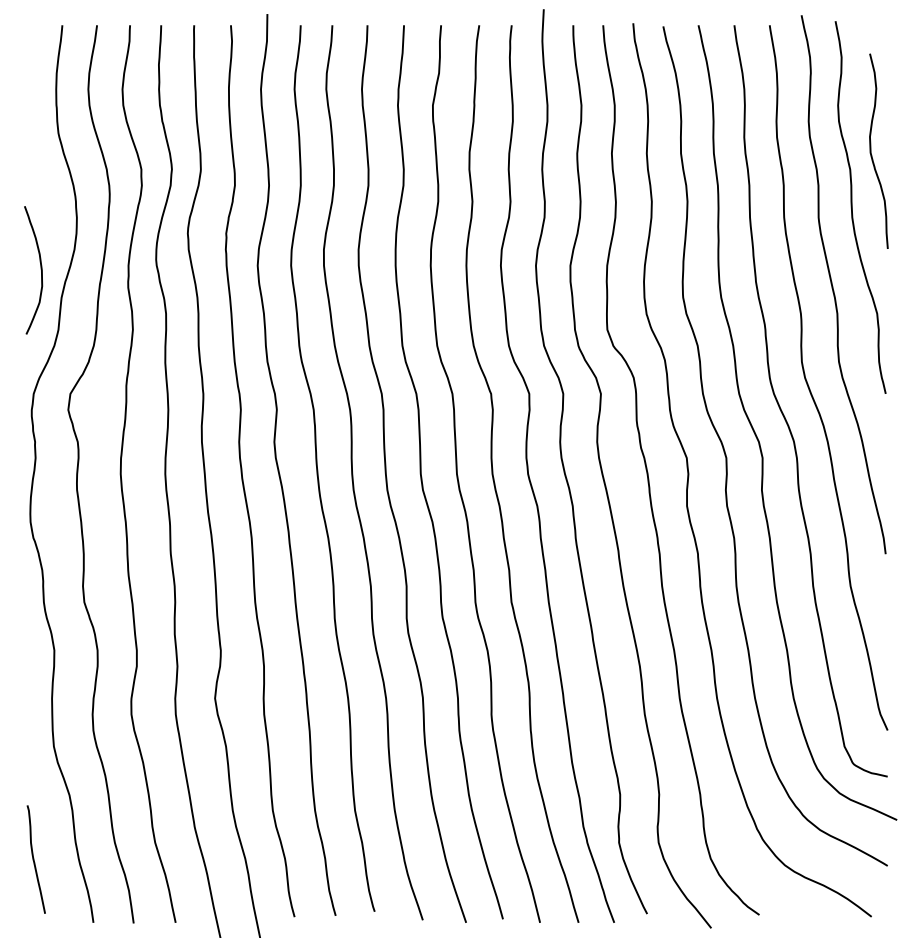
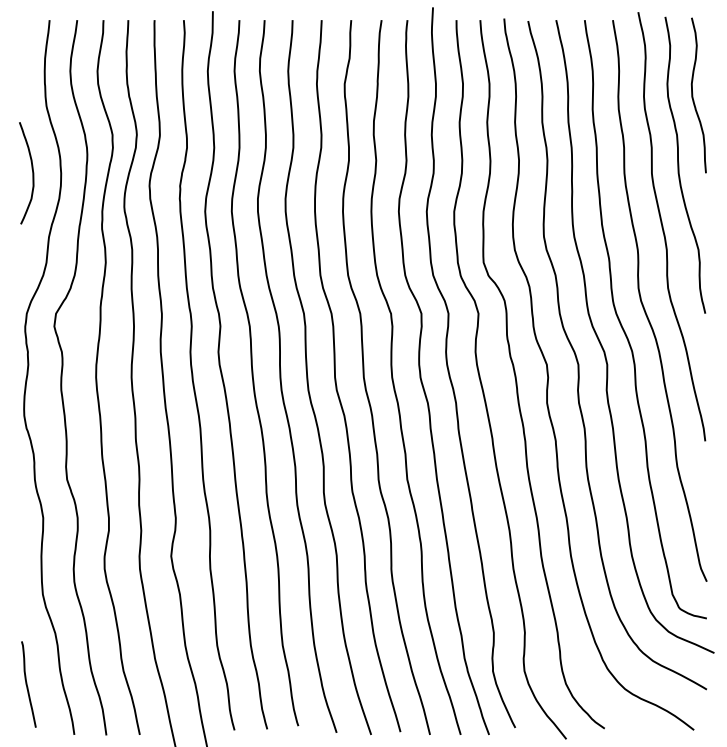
curve: (872, 151) -> (693, 95), moved
curve: (40, 270) -> (32, 173), moved

